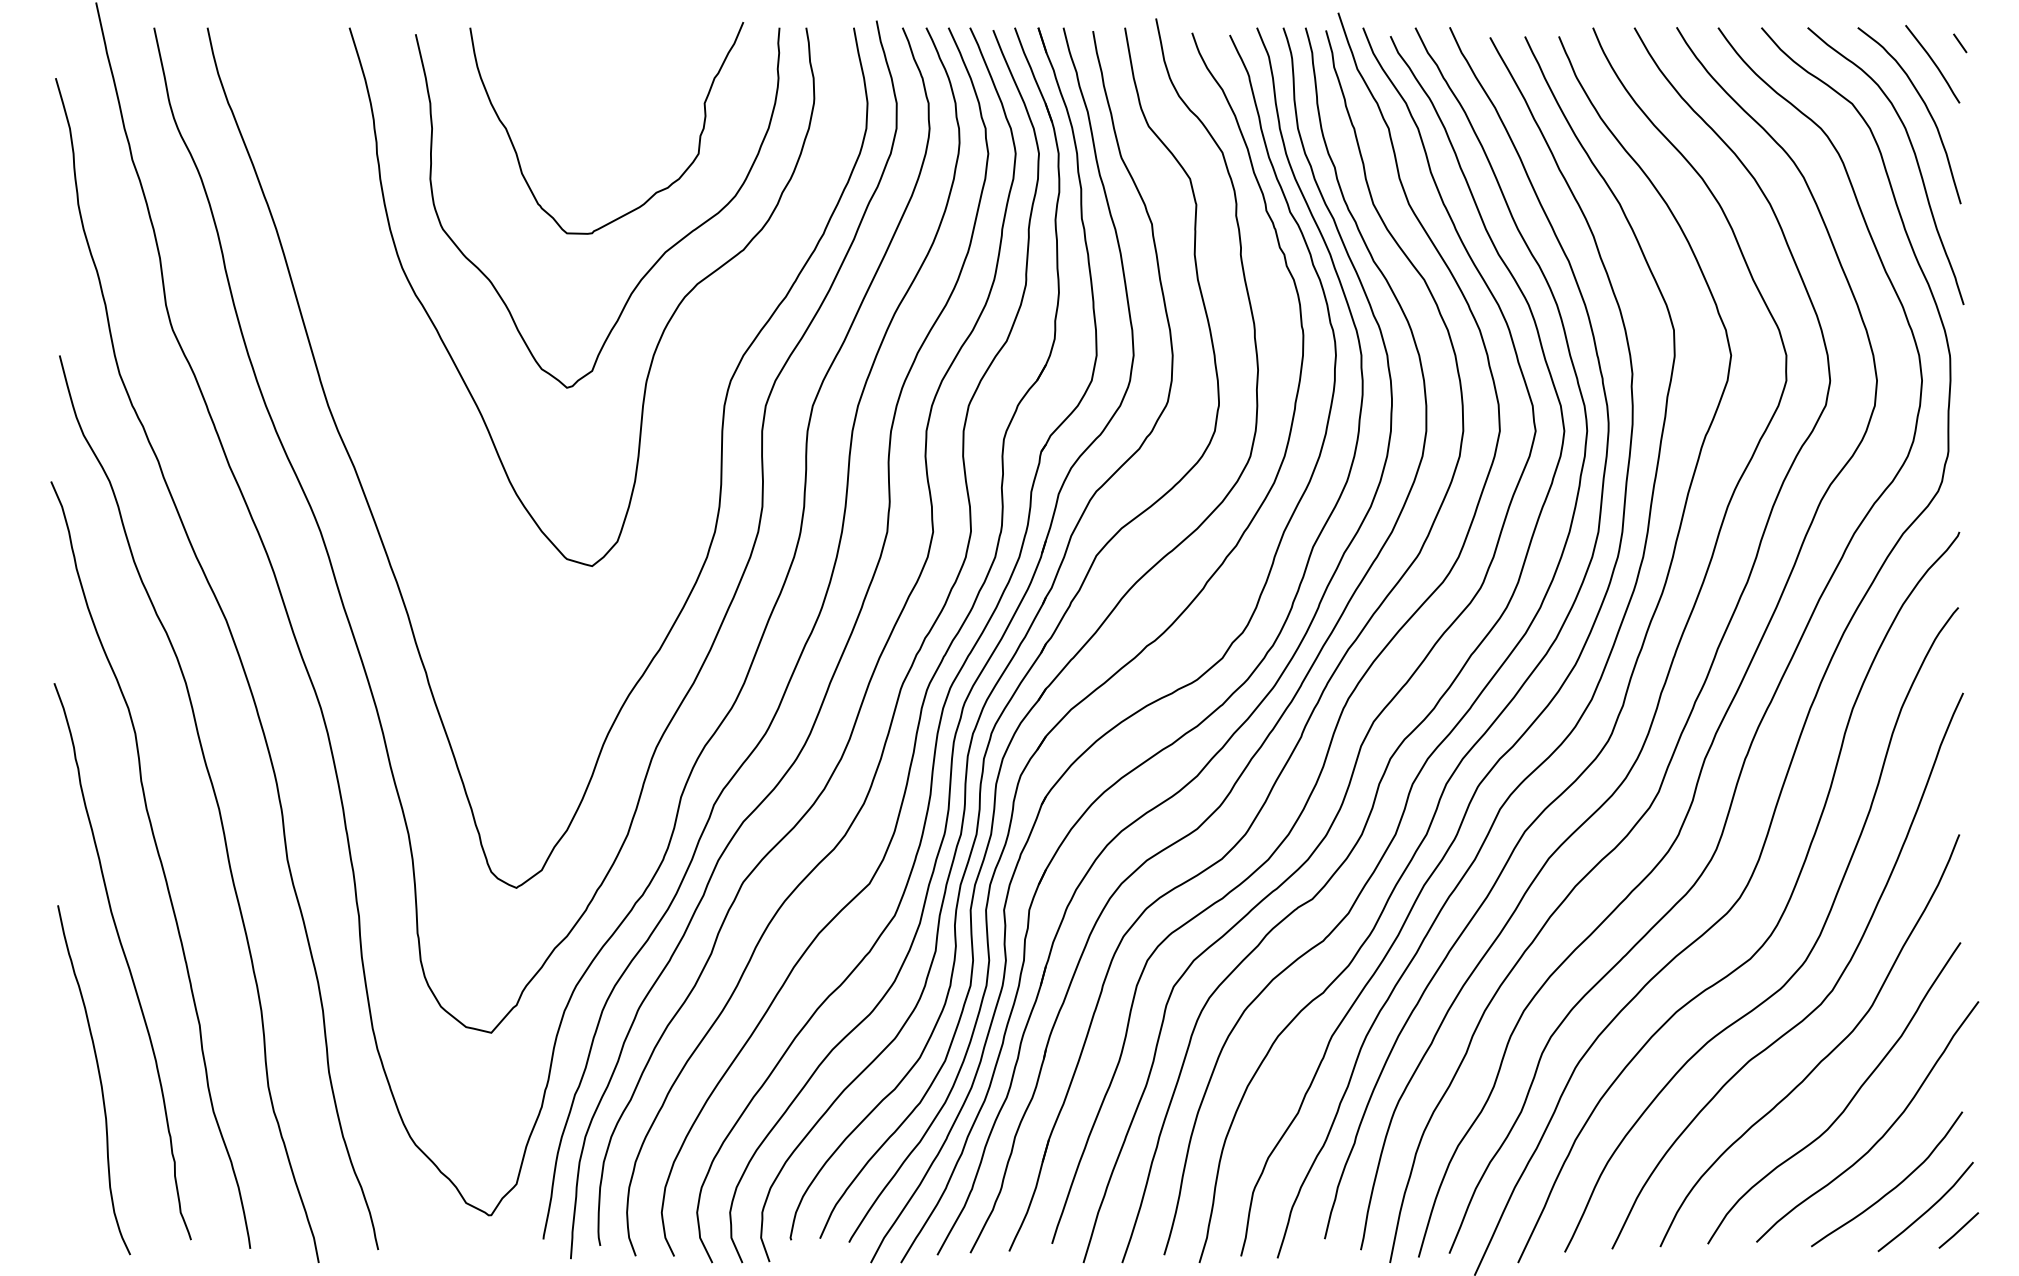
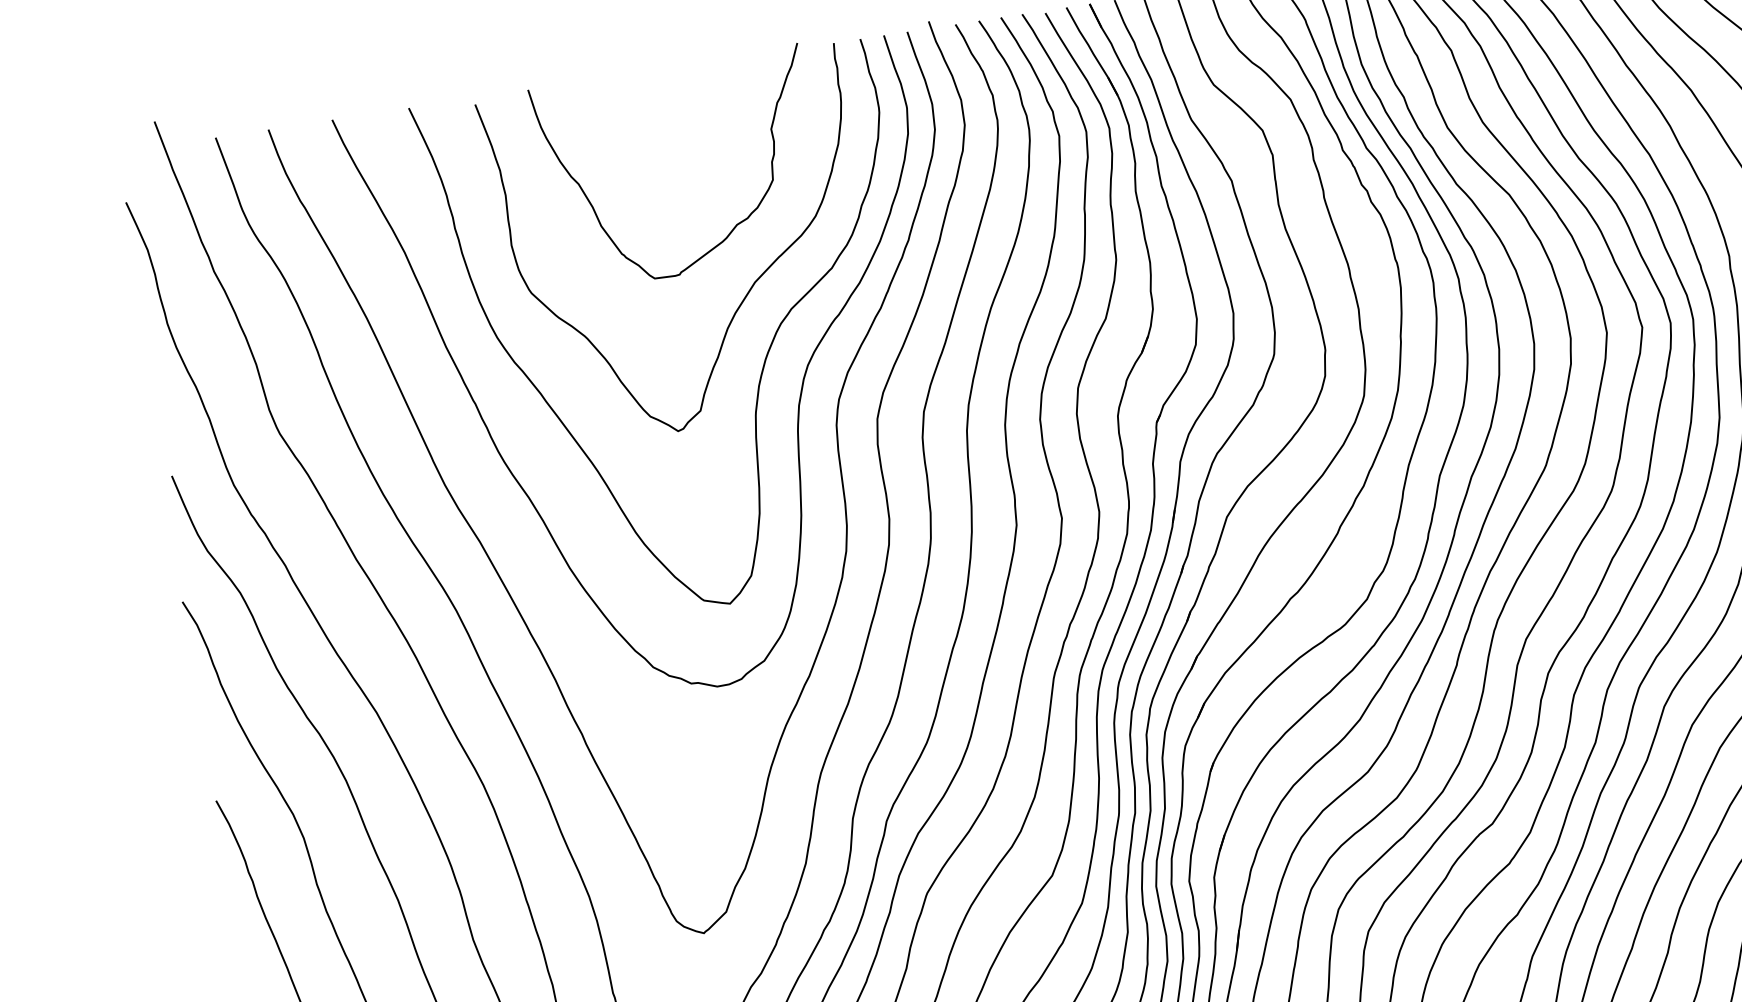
curve: (689, 379) -> (798, 404), added

